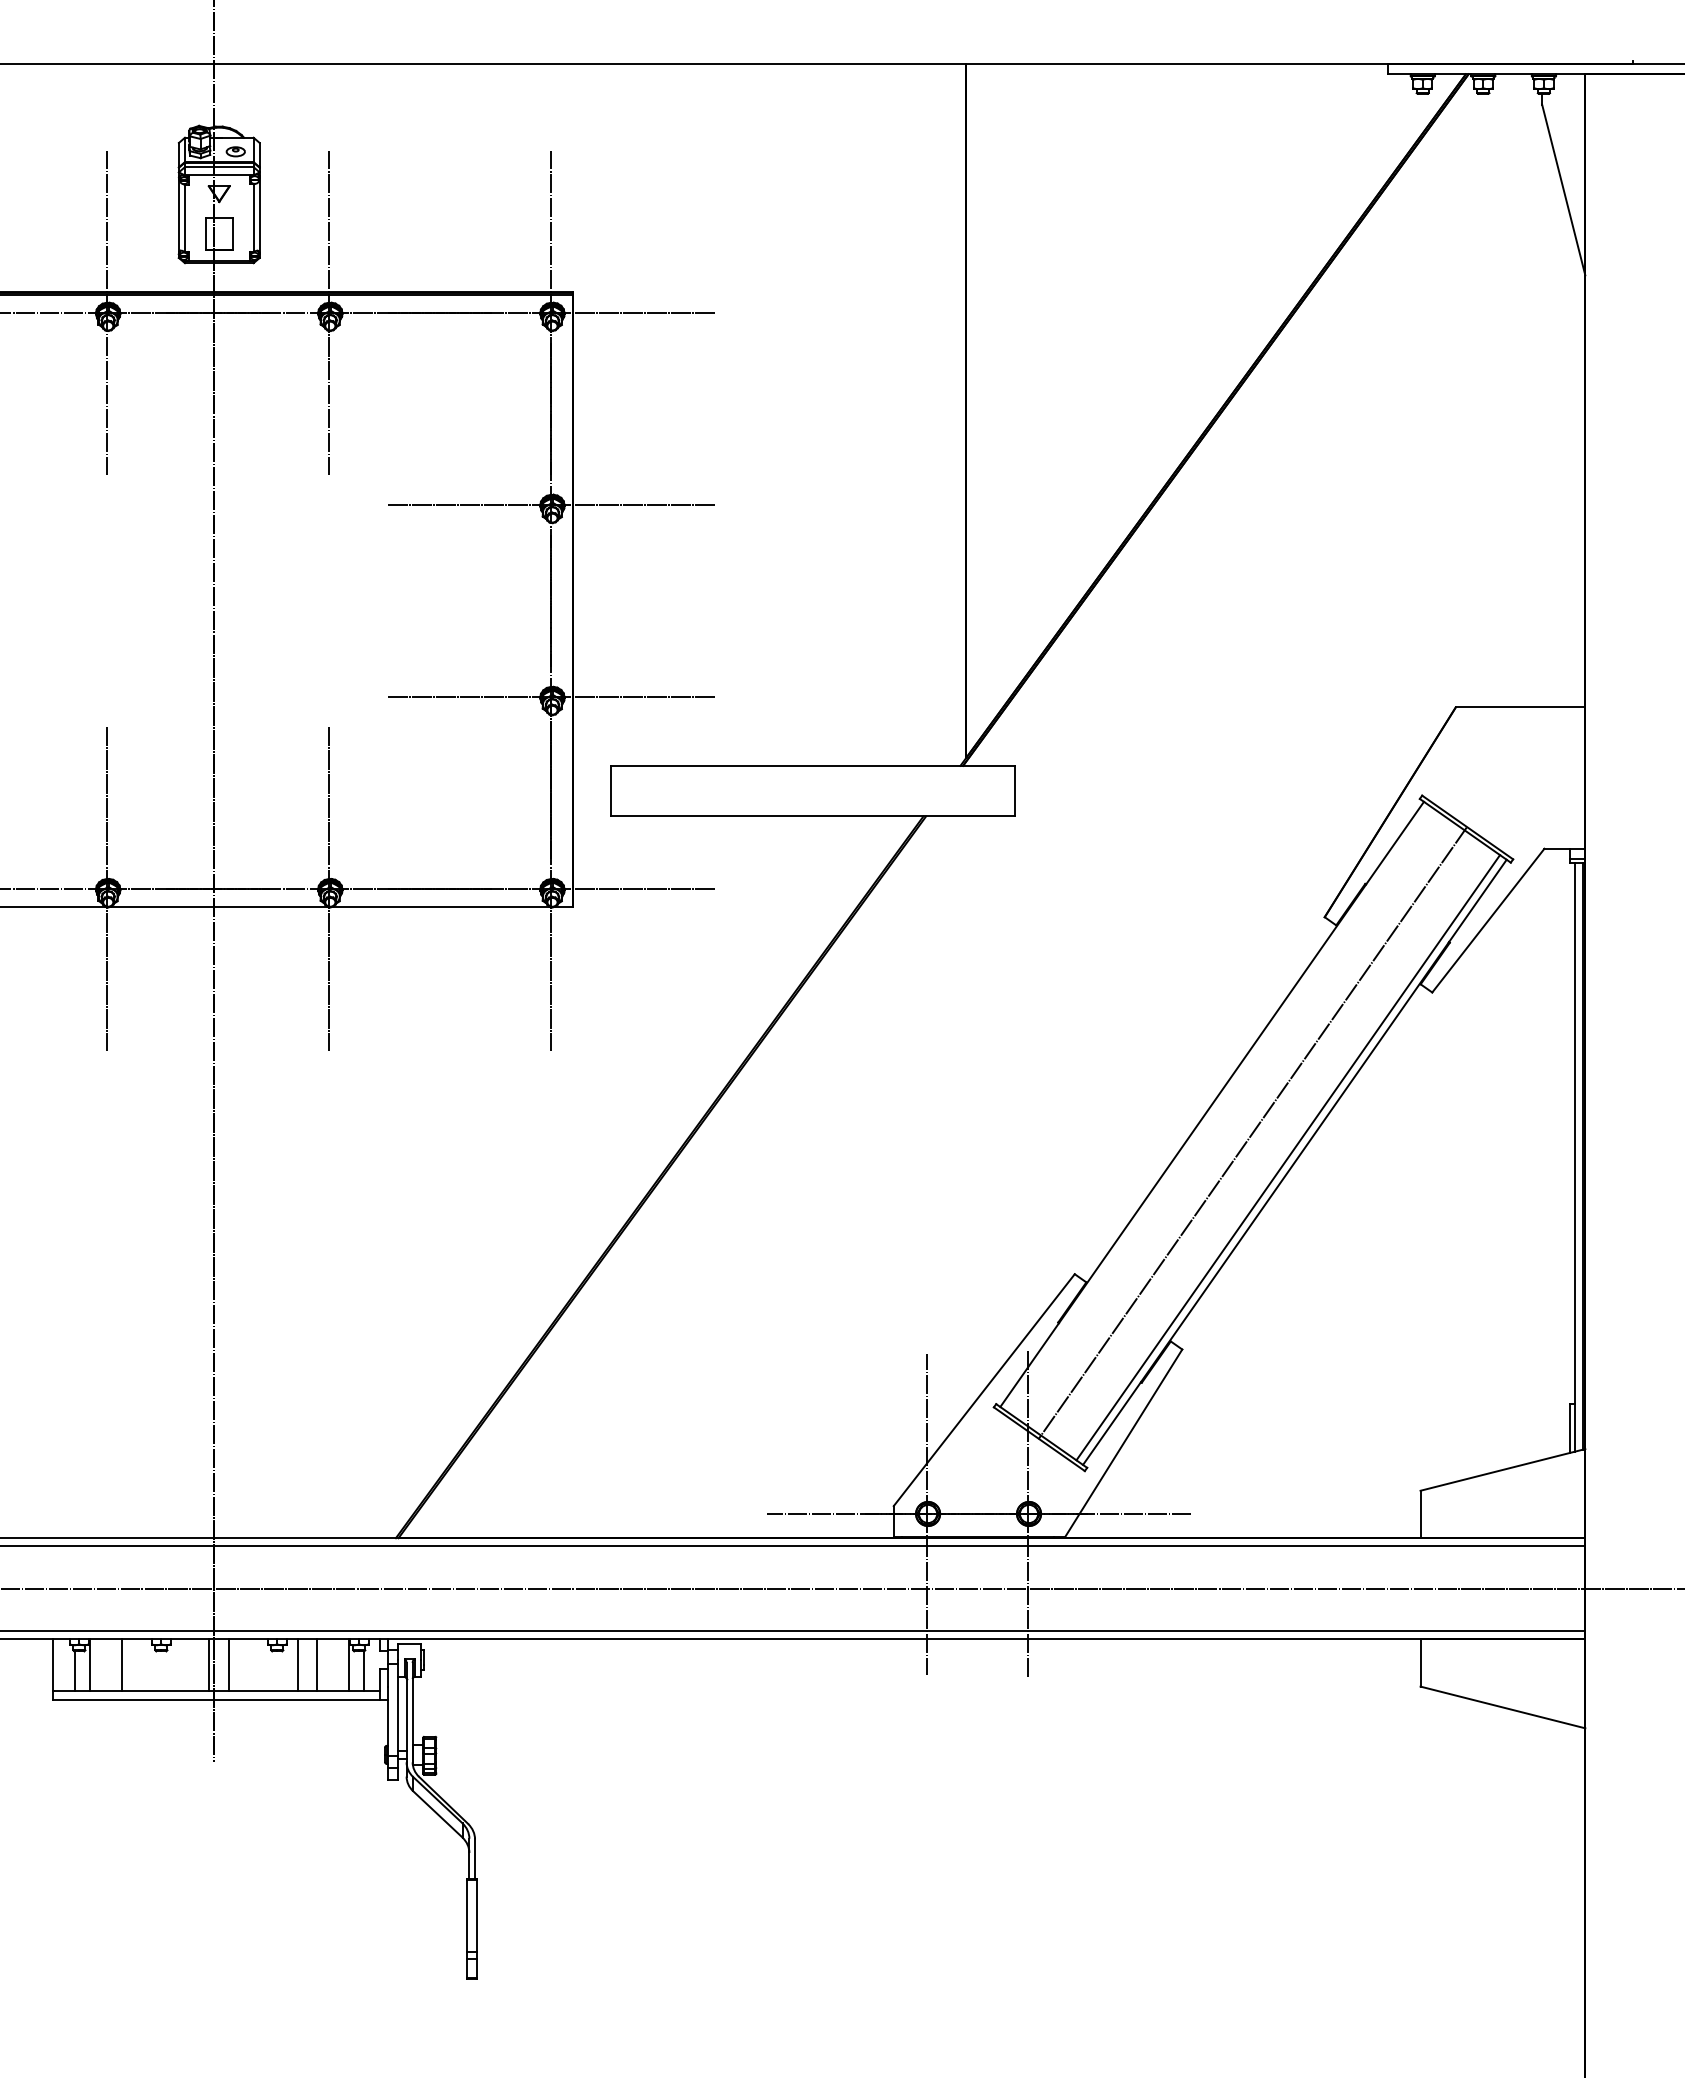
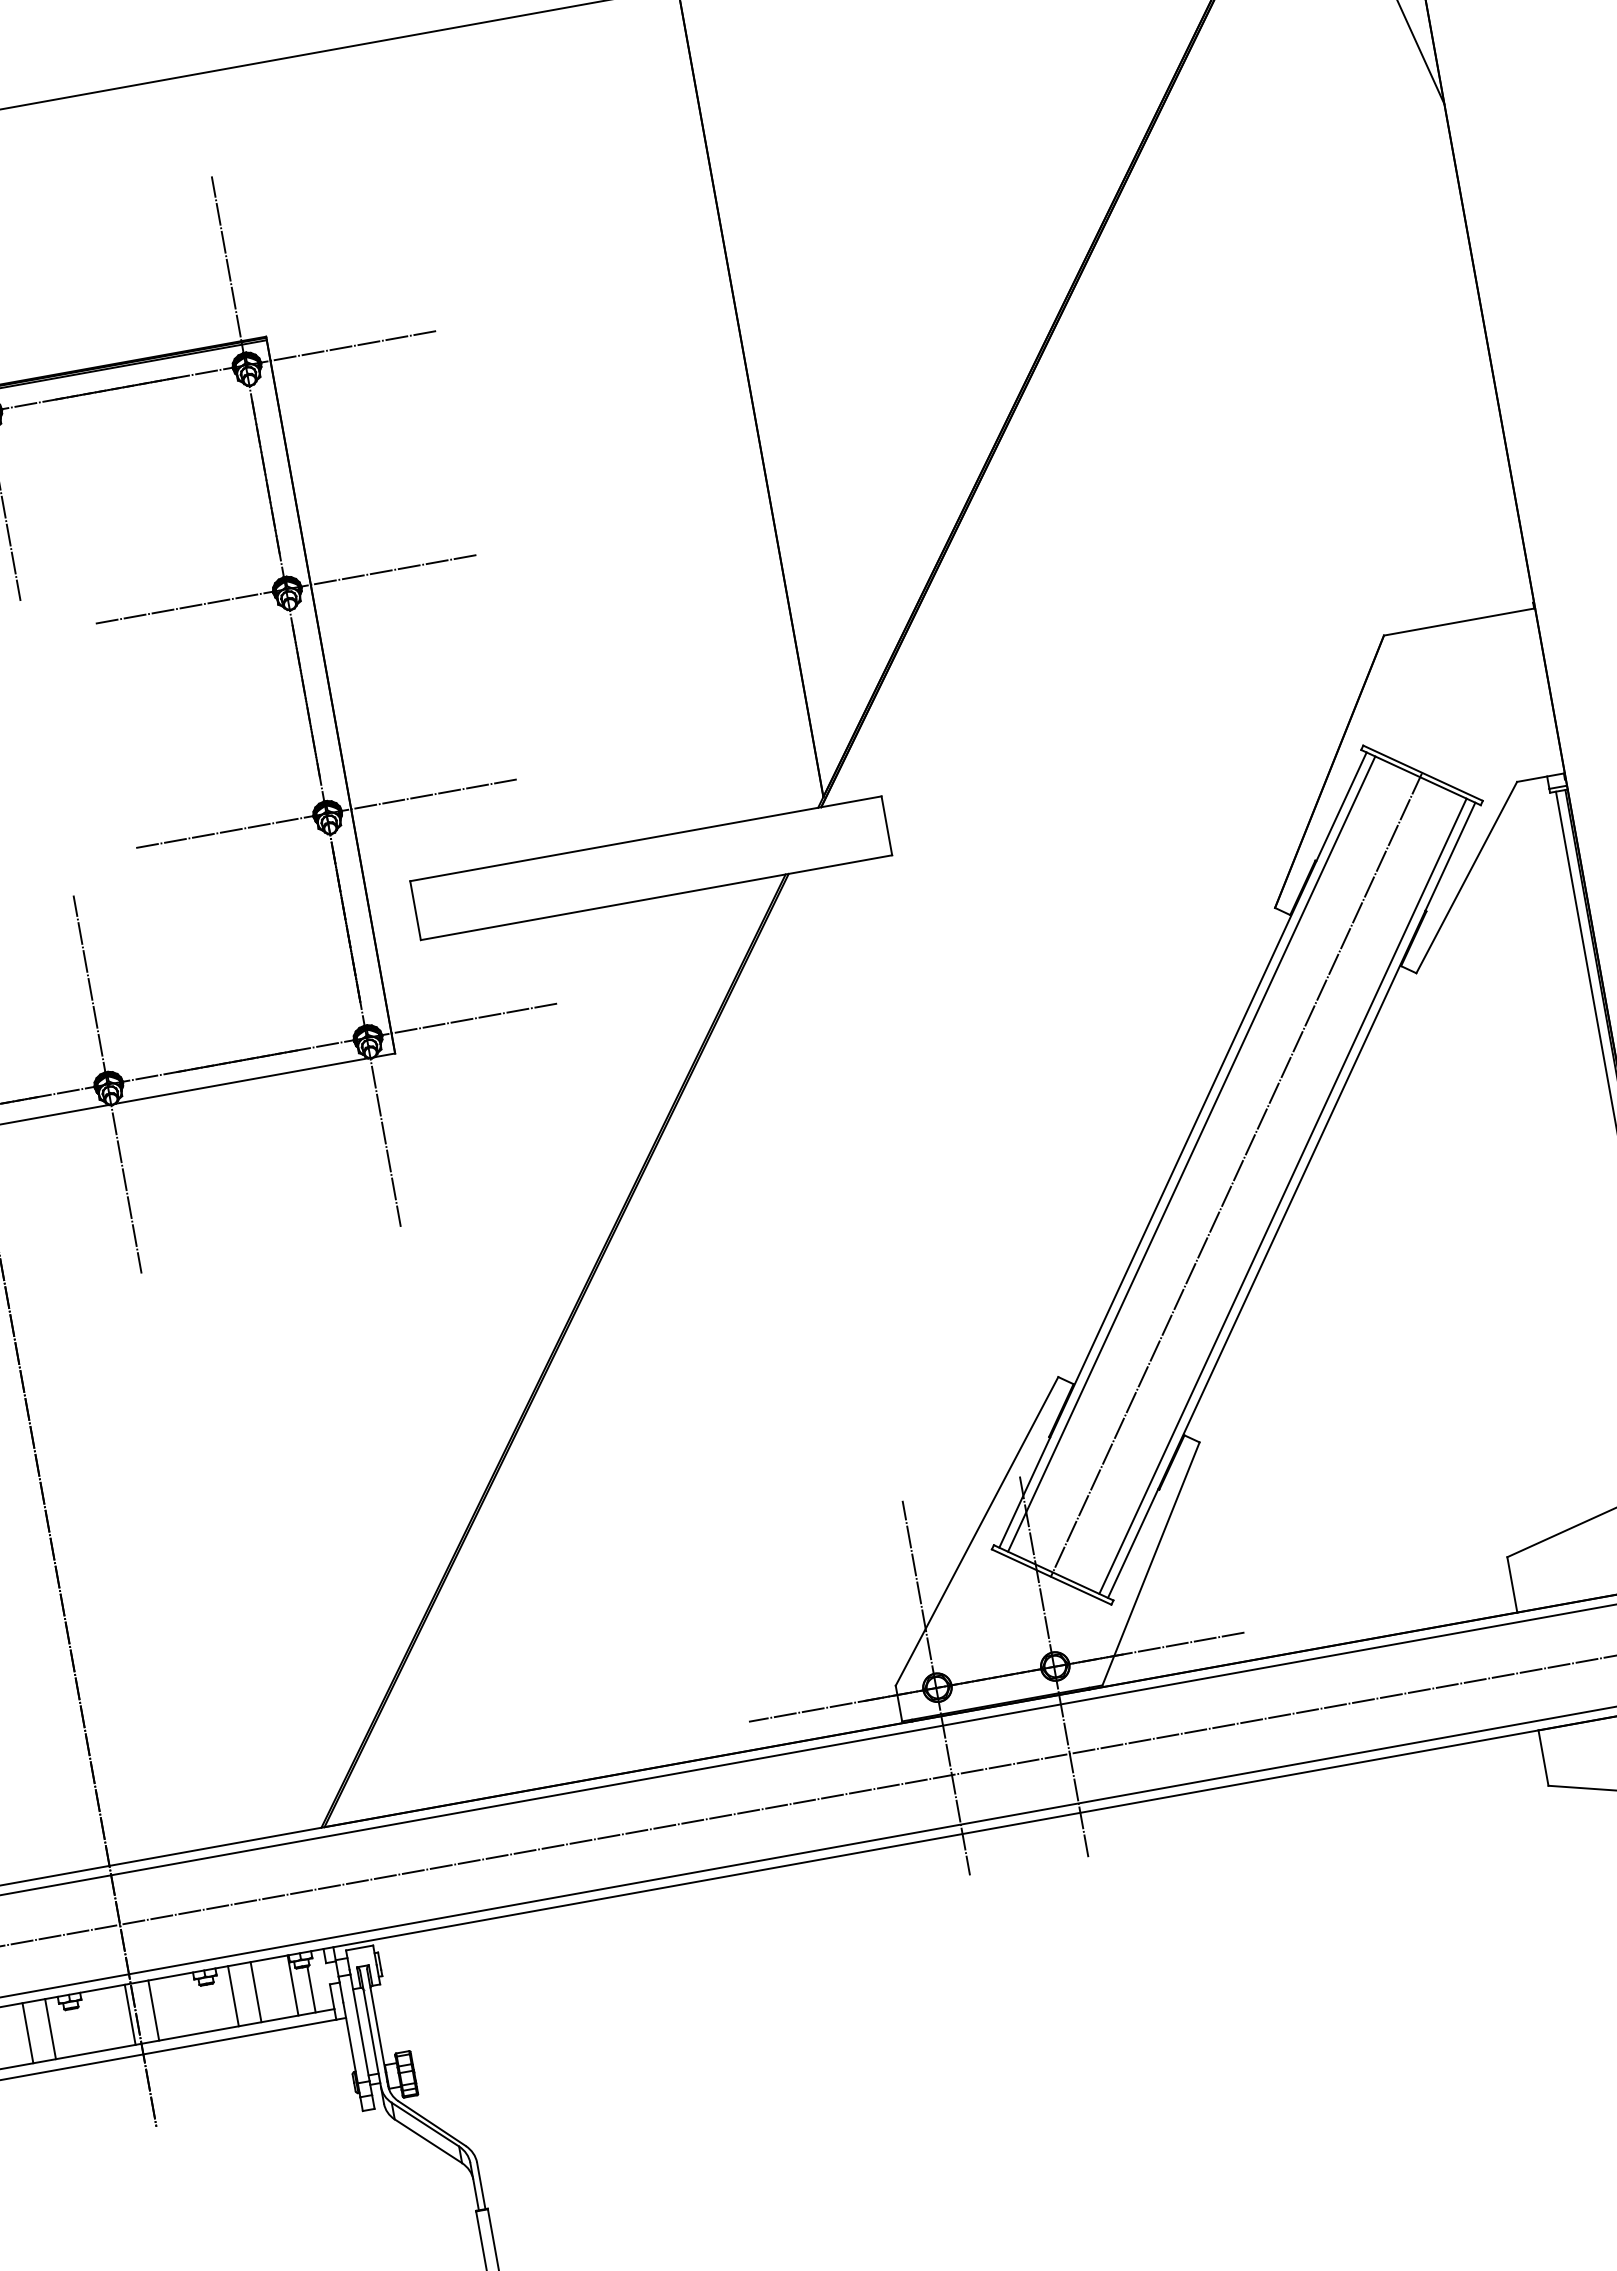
line: (1218, 1108) -> (1191, 1153), added
line: (140, 1664) -> (49, 2028), added

